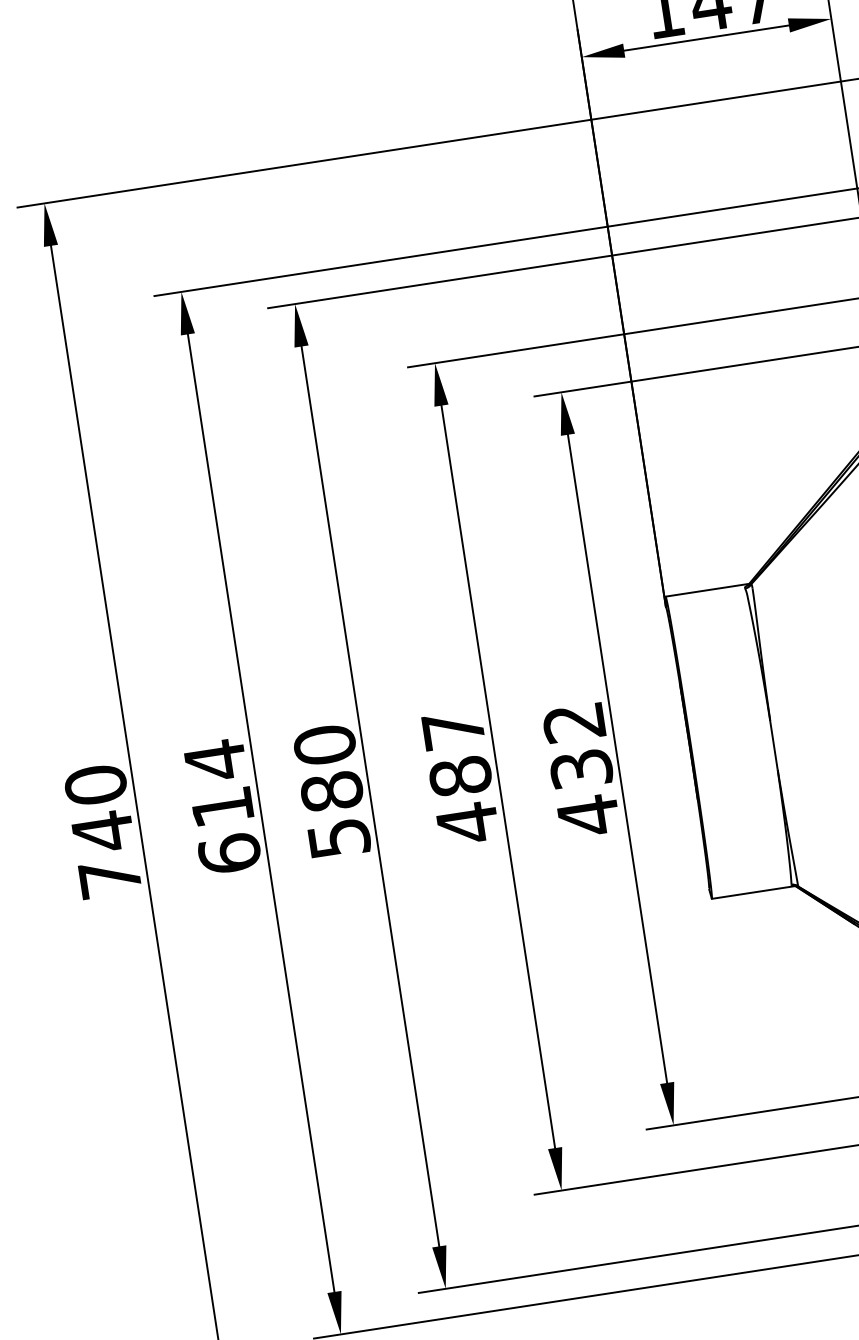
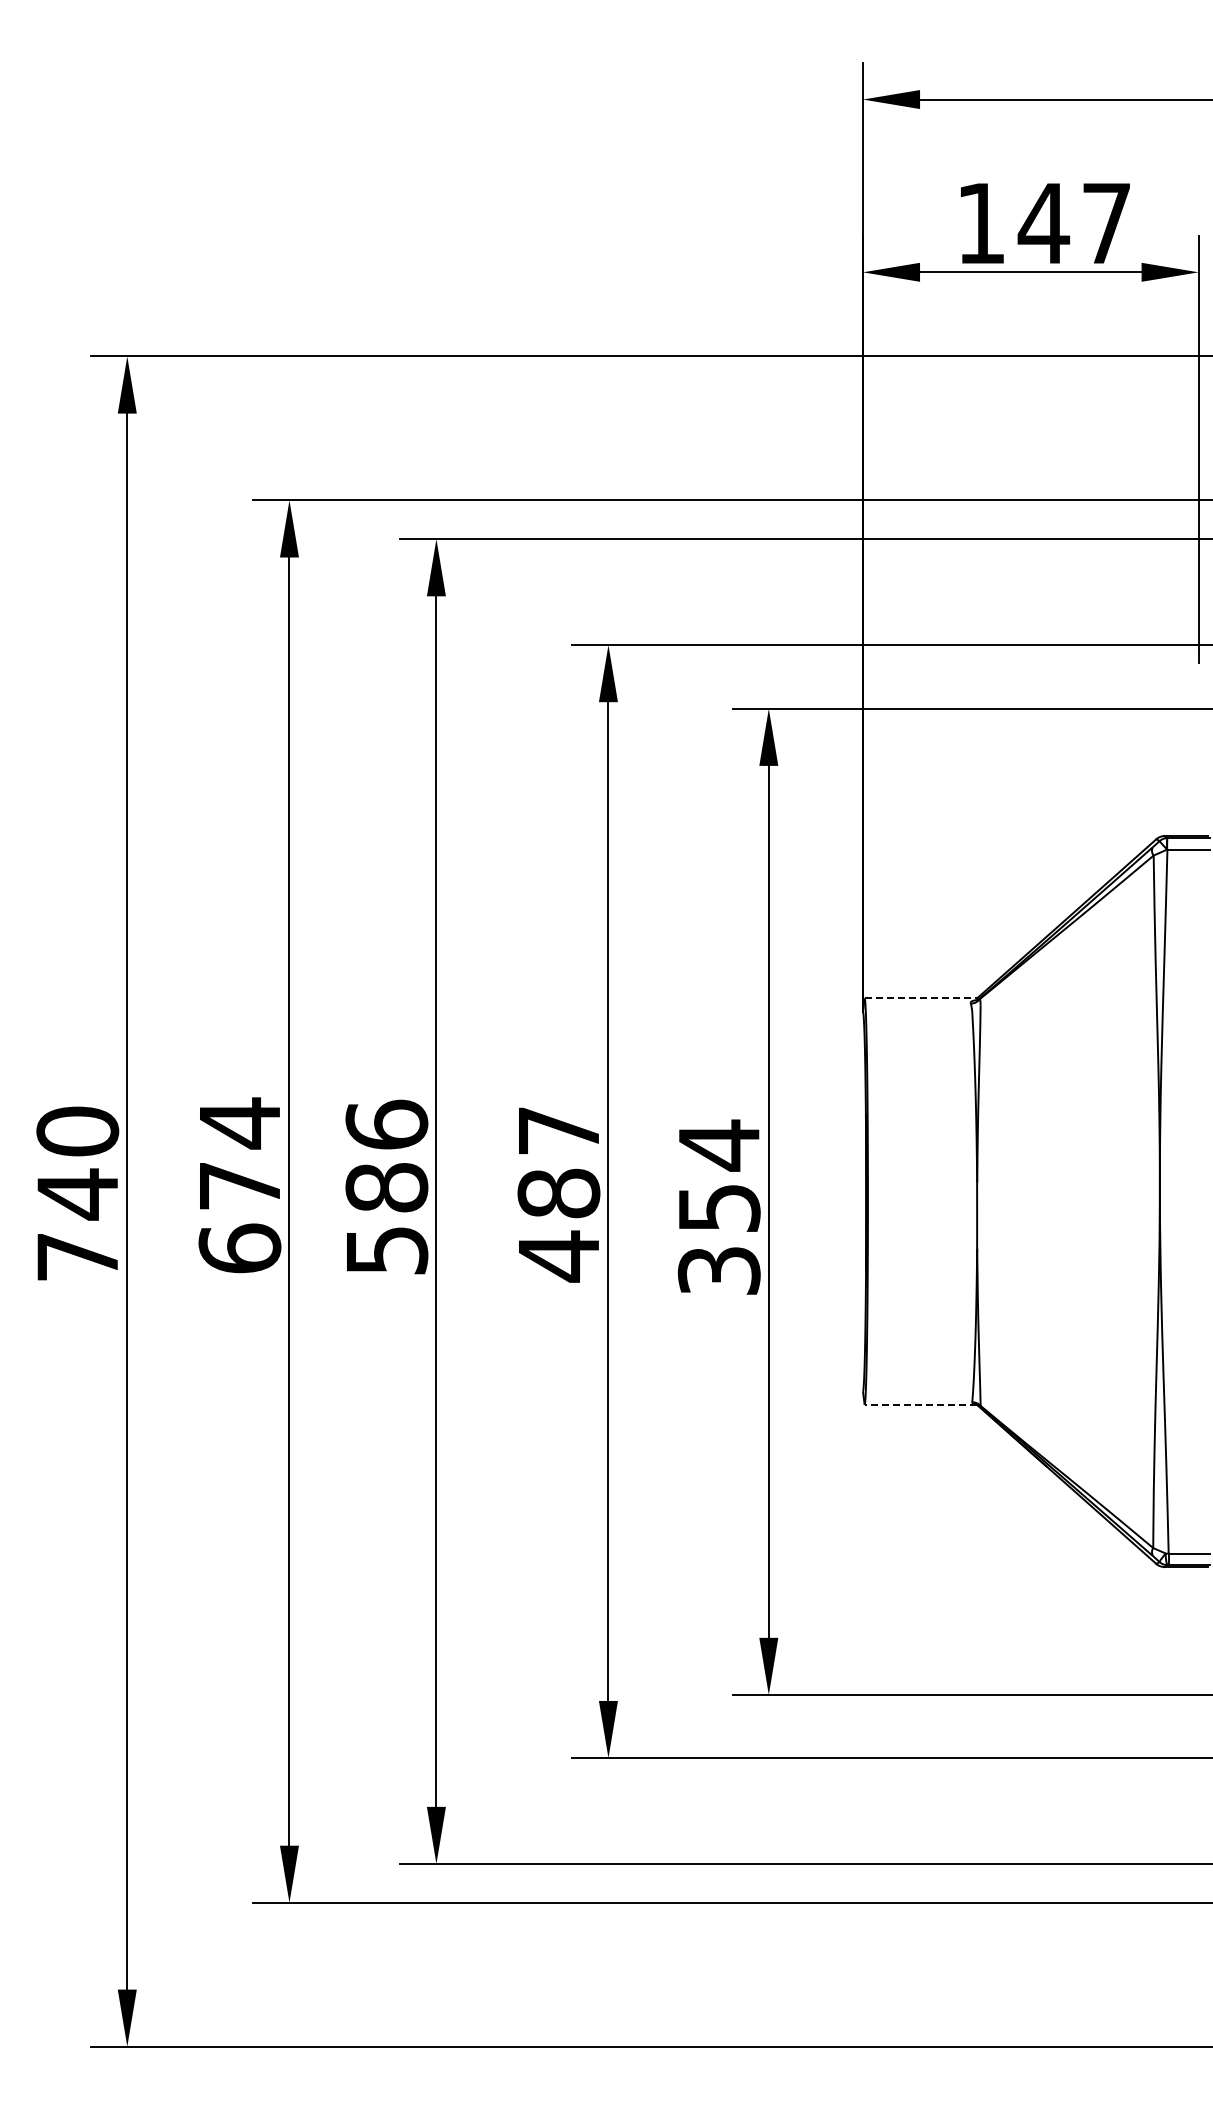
line: (707, 590) -> (921, 998), solid -> dashed
text: (324, 744) -> (386, 1124), 580 -> 586
text: (580, 769) -> (718, 1208), 432 -> 354
text: (222, 807) -> (239, 1186), 614 -> 674
line: (753, 892) -> (920, 1404), solid -> dashed

